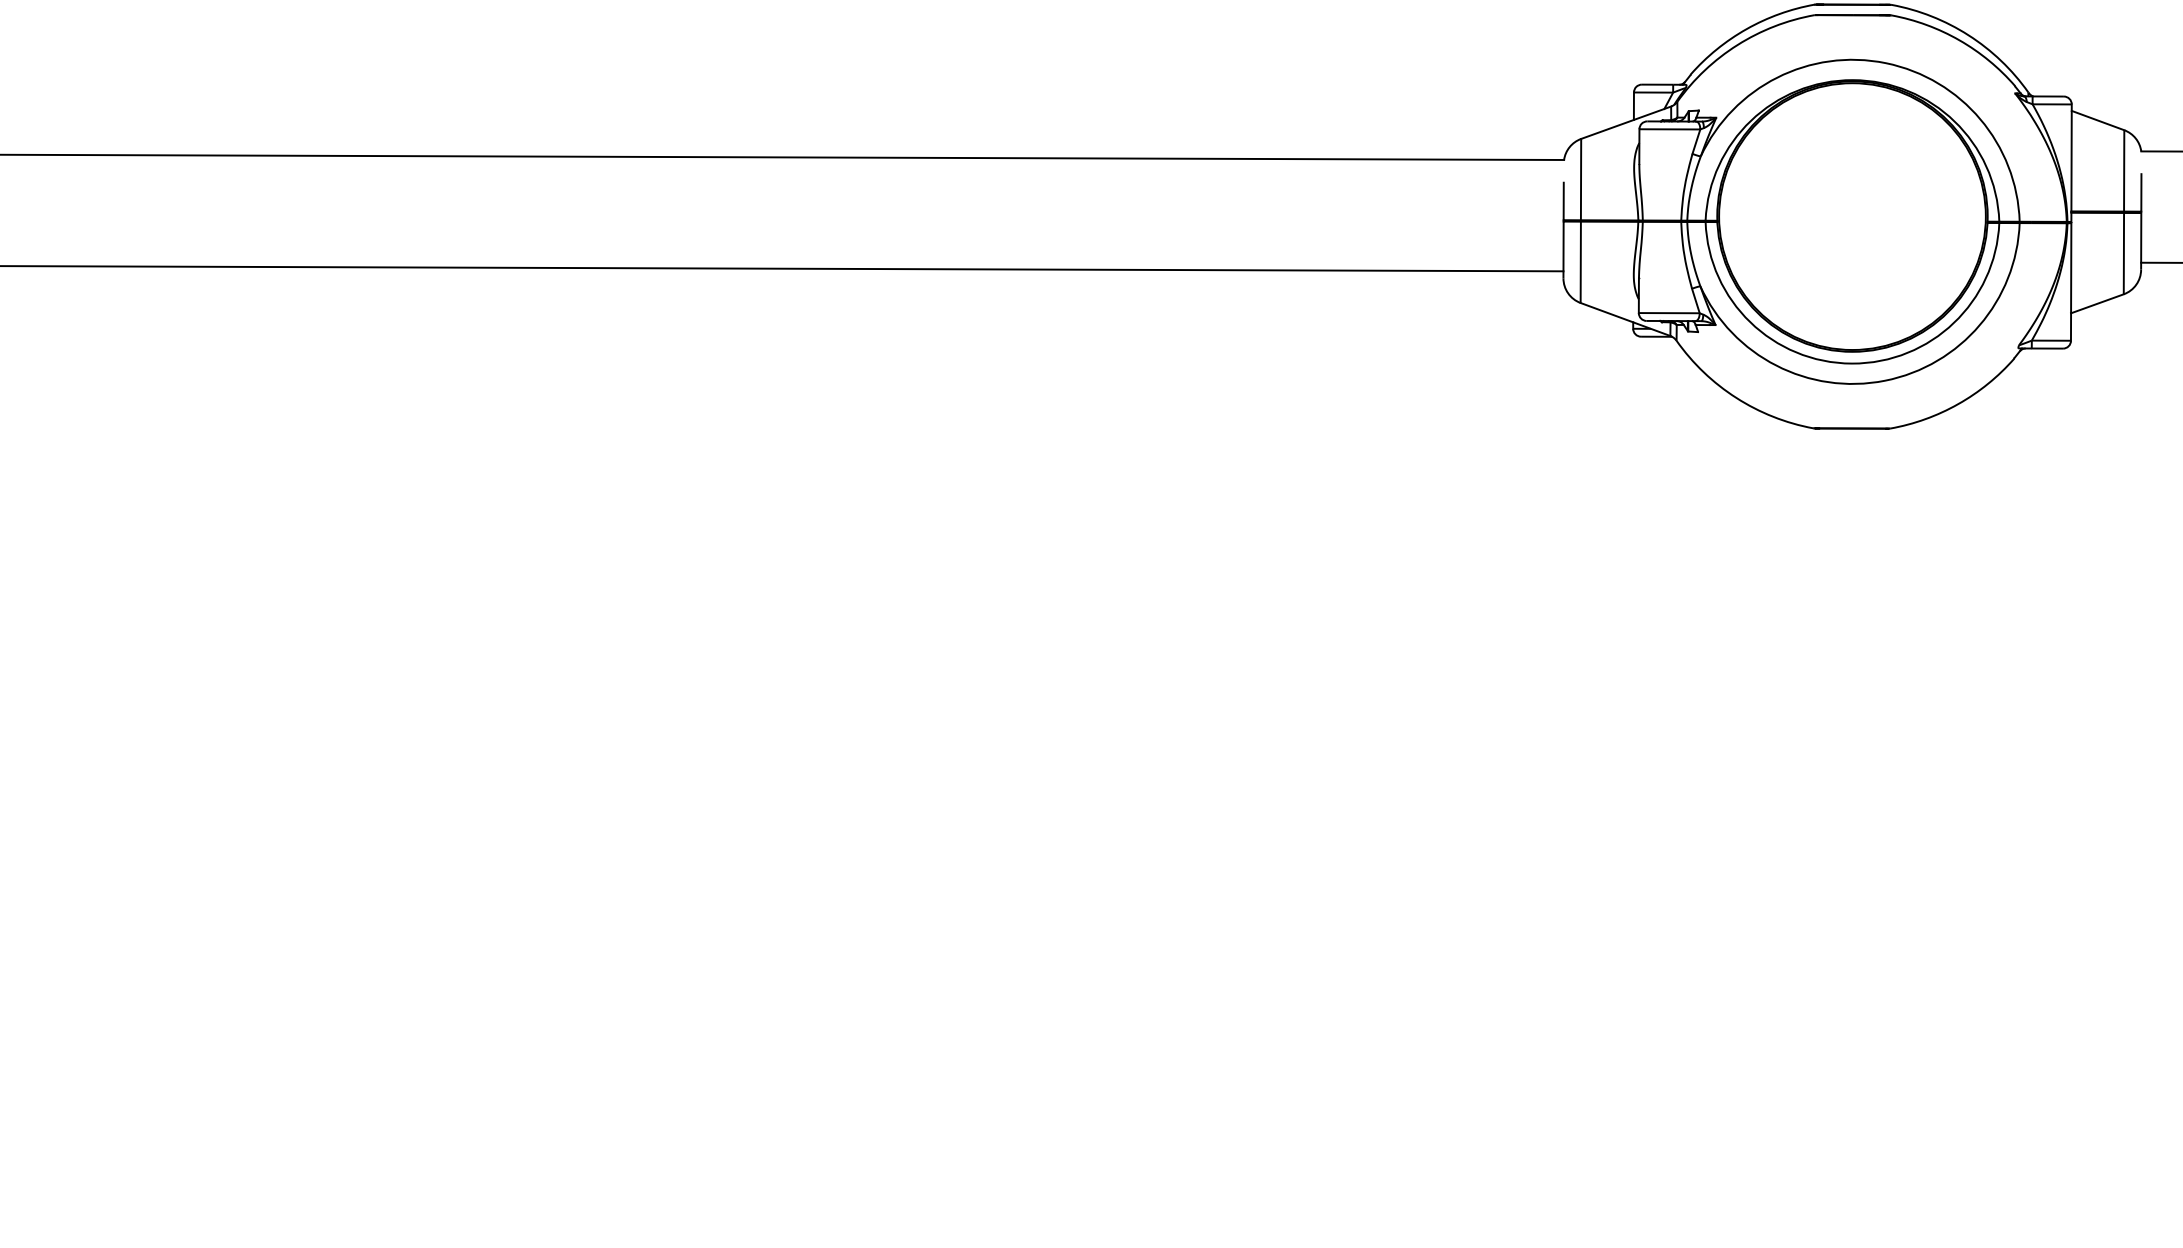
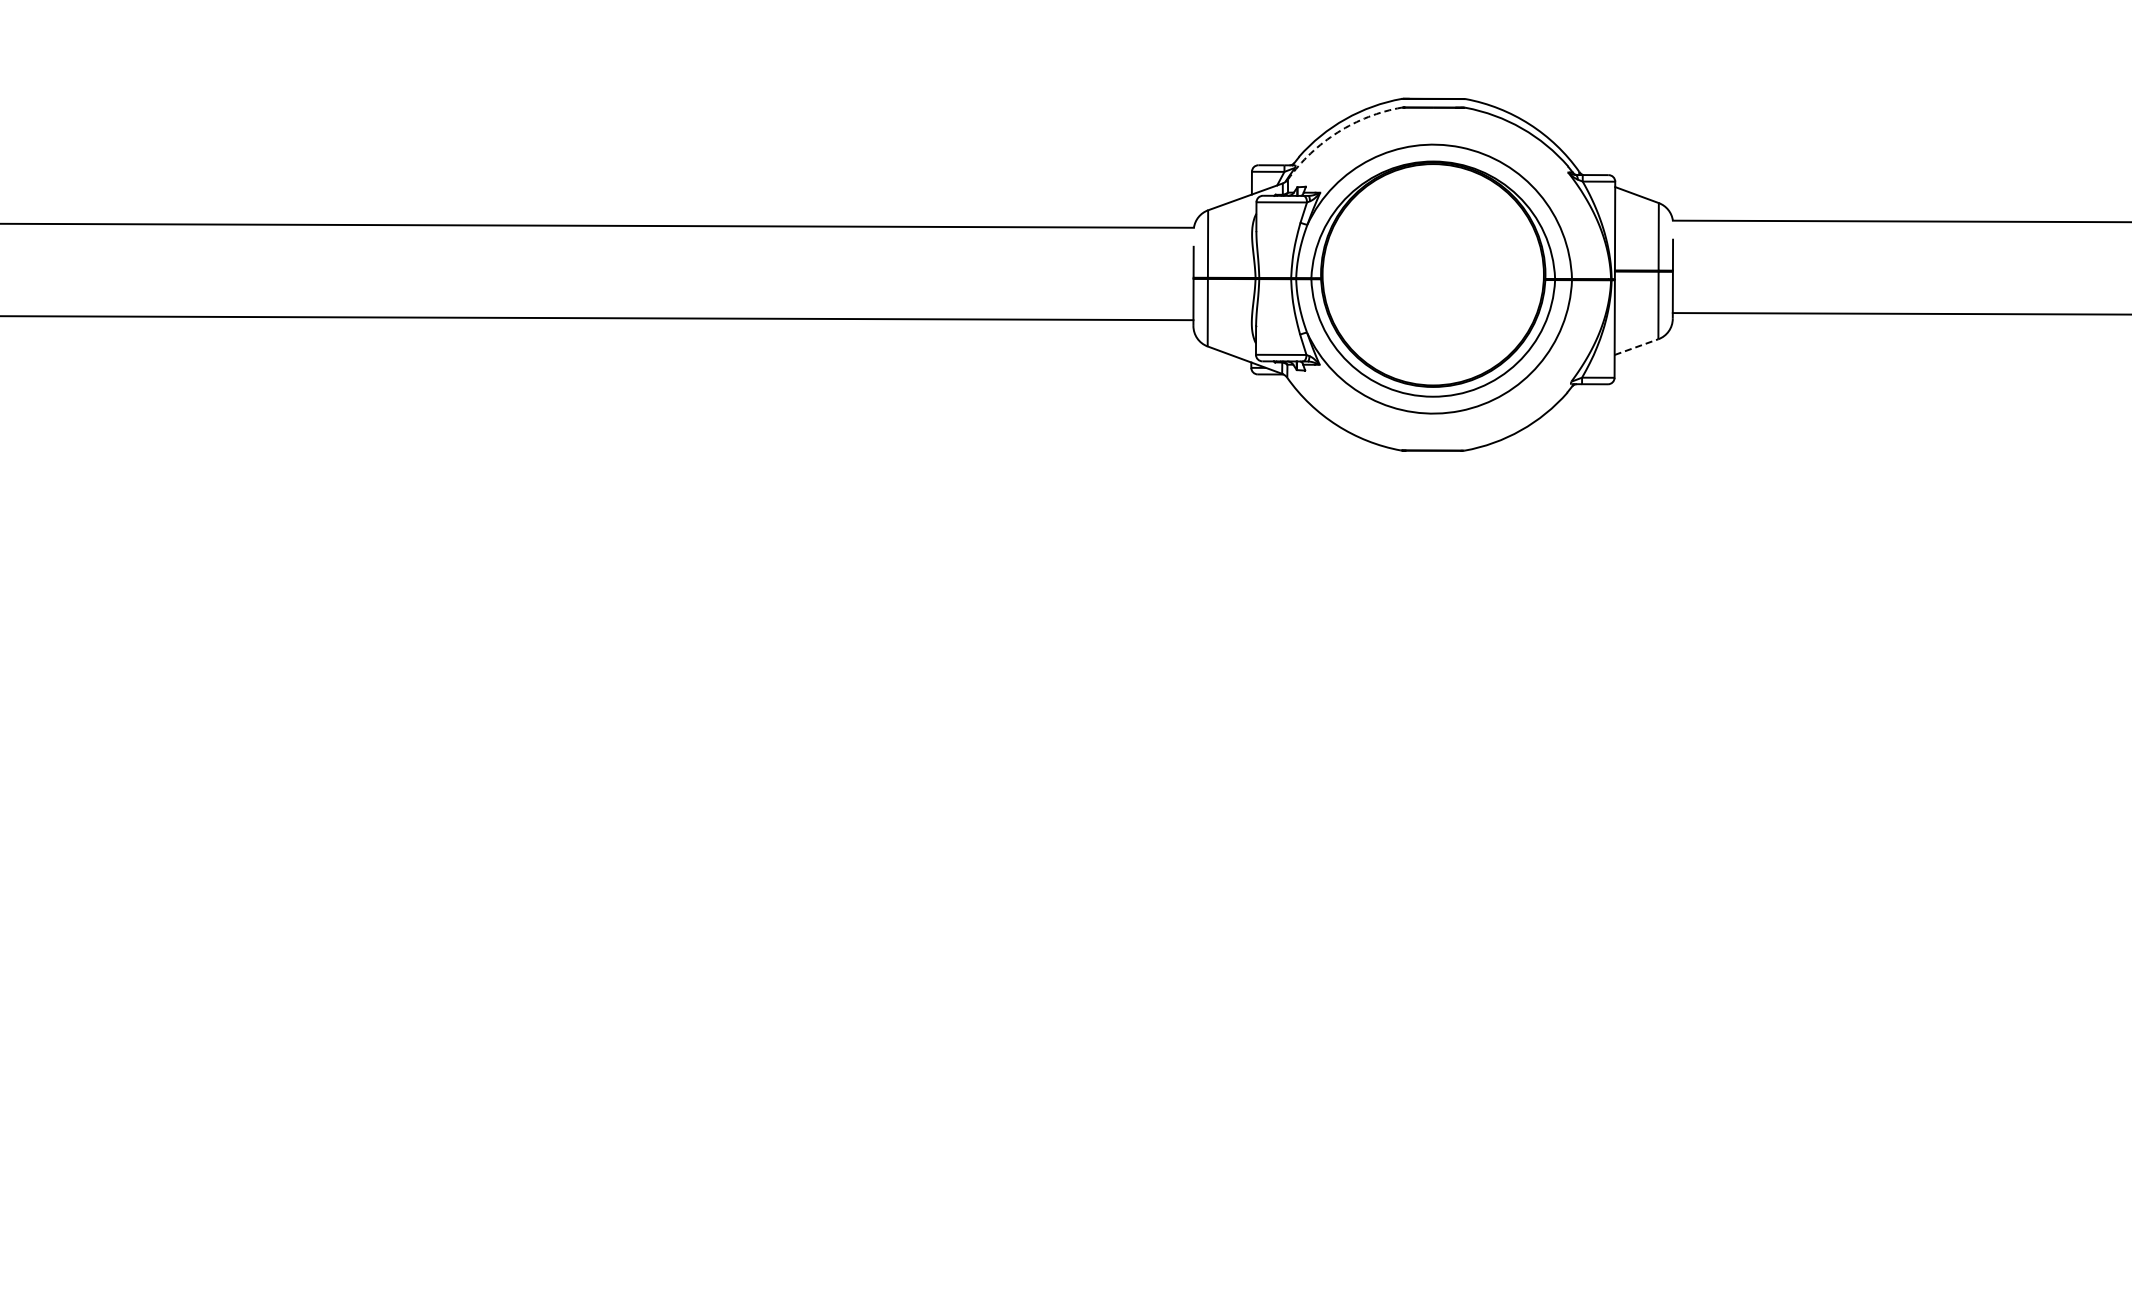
arc: (1737, 45) -> (1337, 132), solid -> dashed
line: (2097, 303) -> (1636, 346), solid -> dashed

